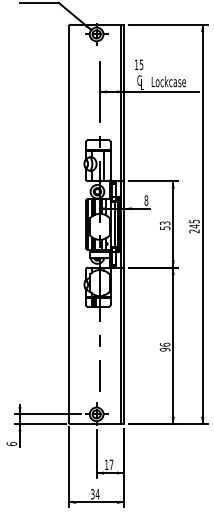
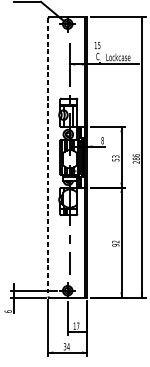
text: (194, 223) -> (136, 156), 245 -> 286
line: (68, 224) -> (47, 157), solid -> dashed
text: (164, 344) -> (115, 241), 96 -> 92

